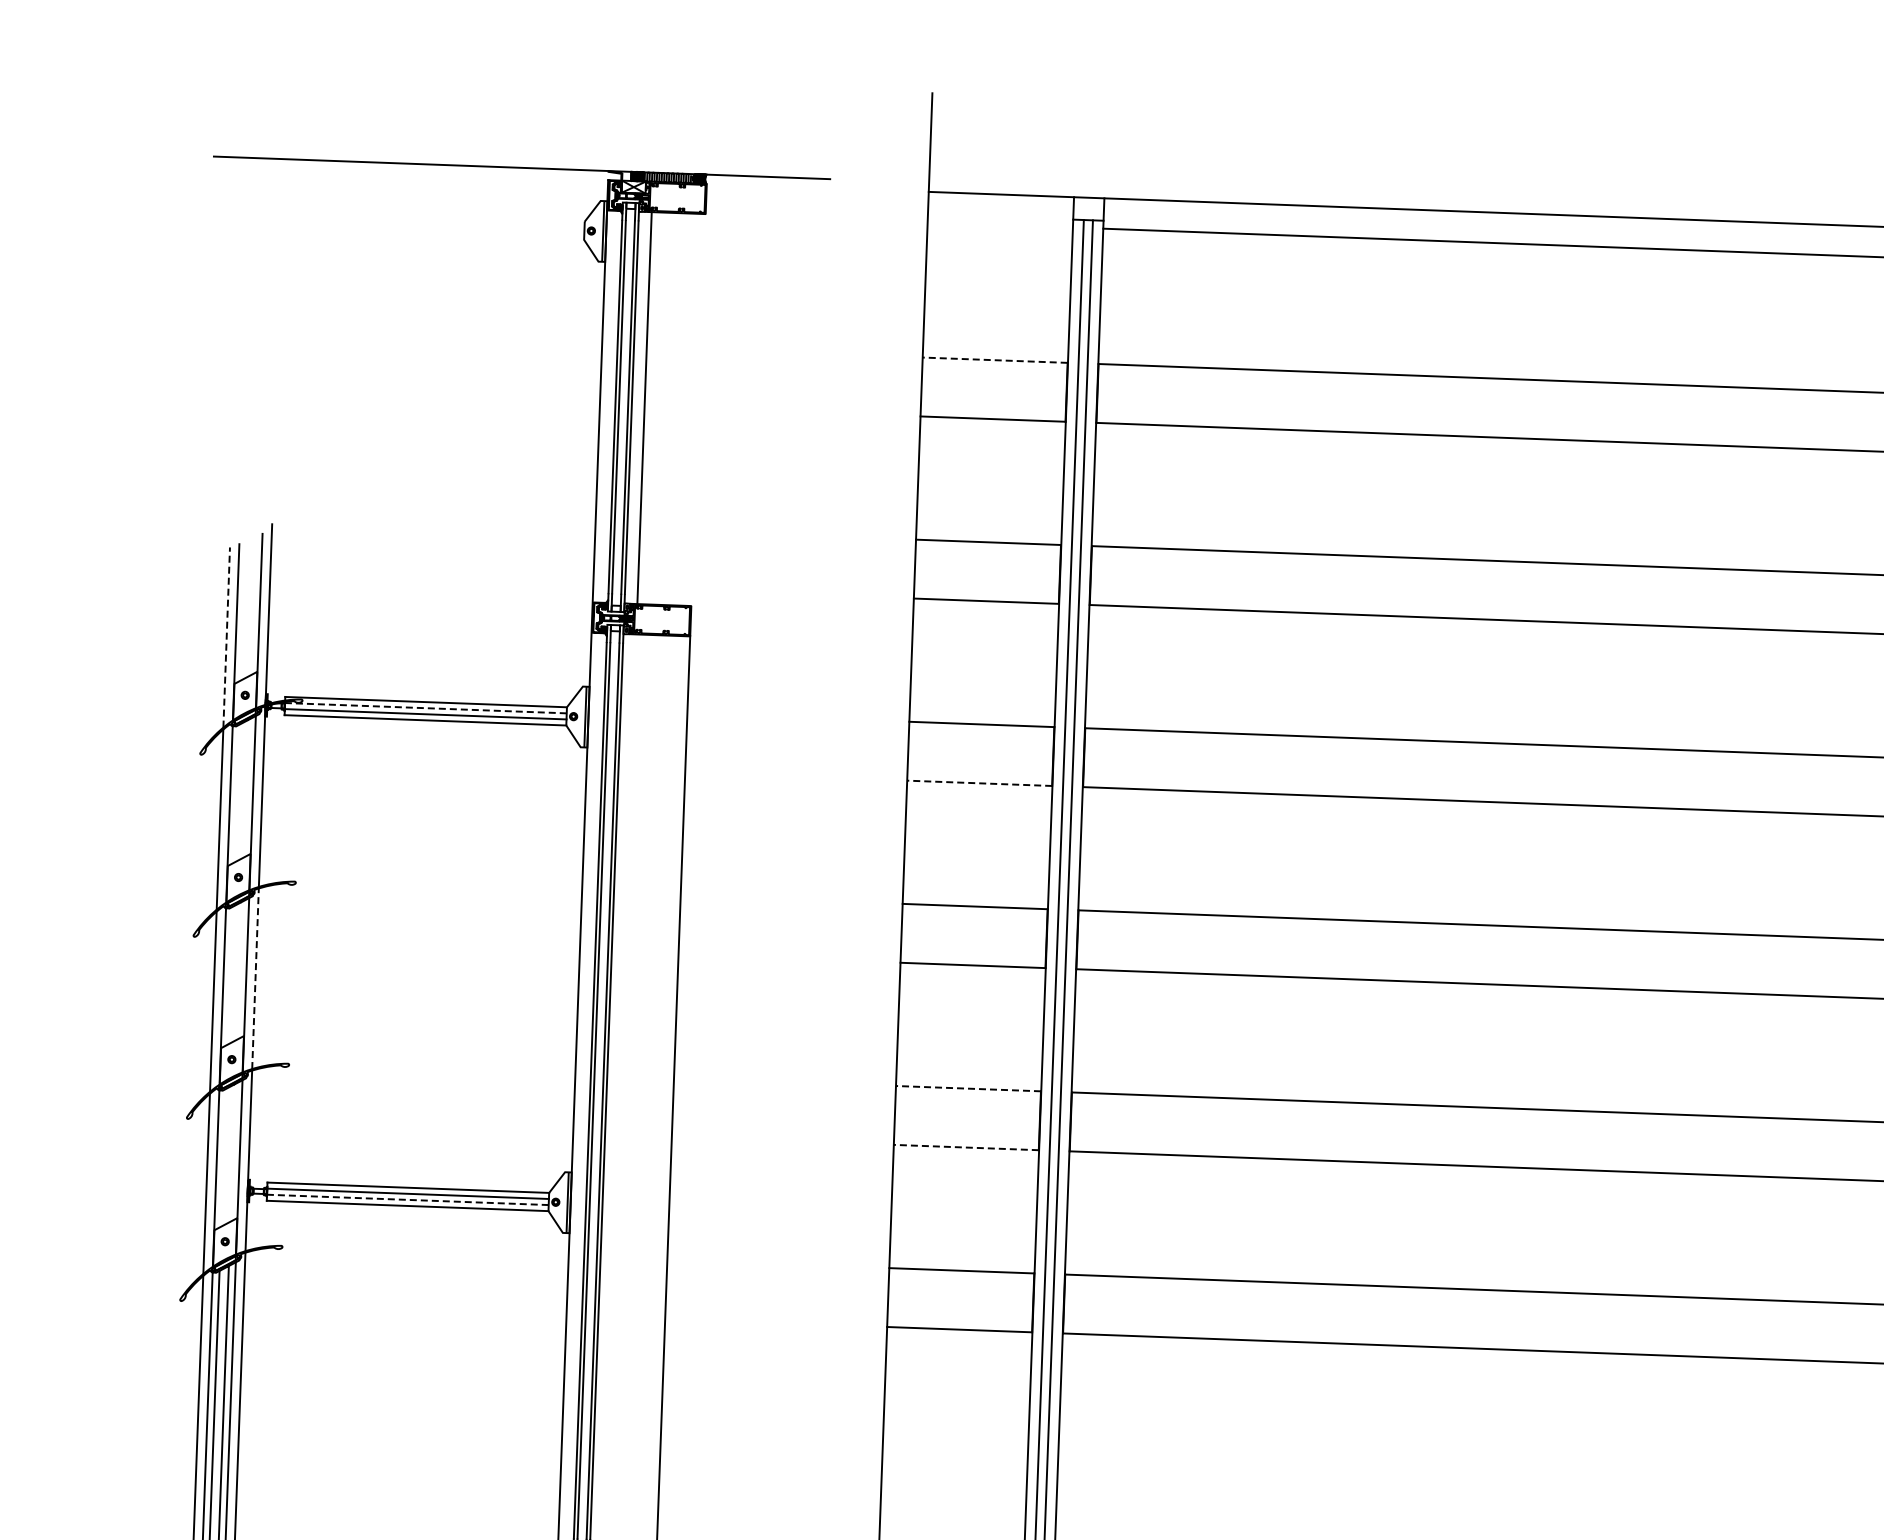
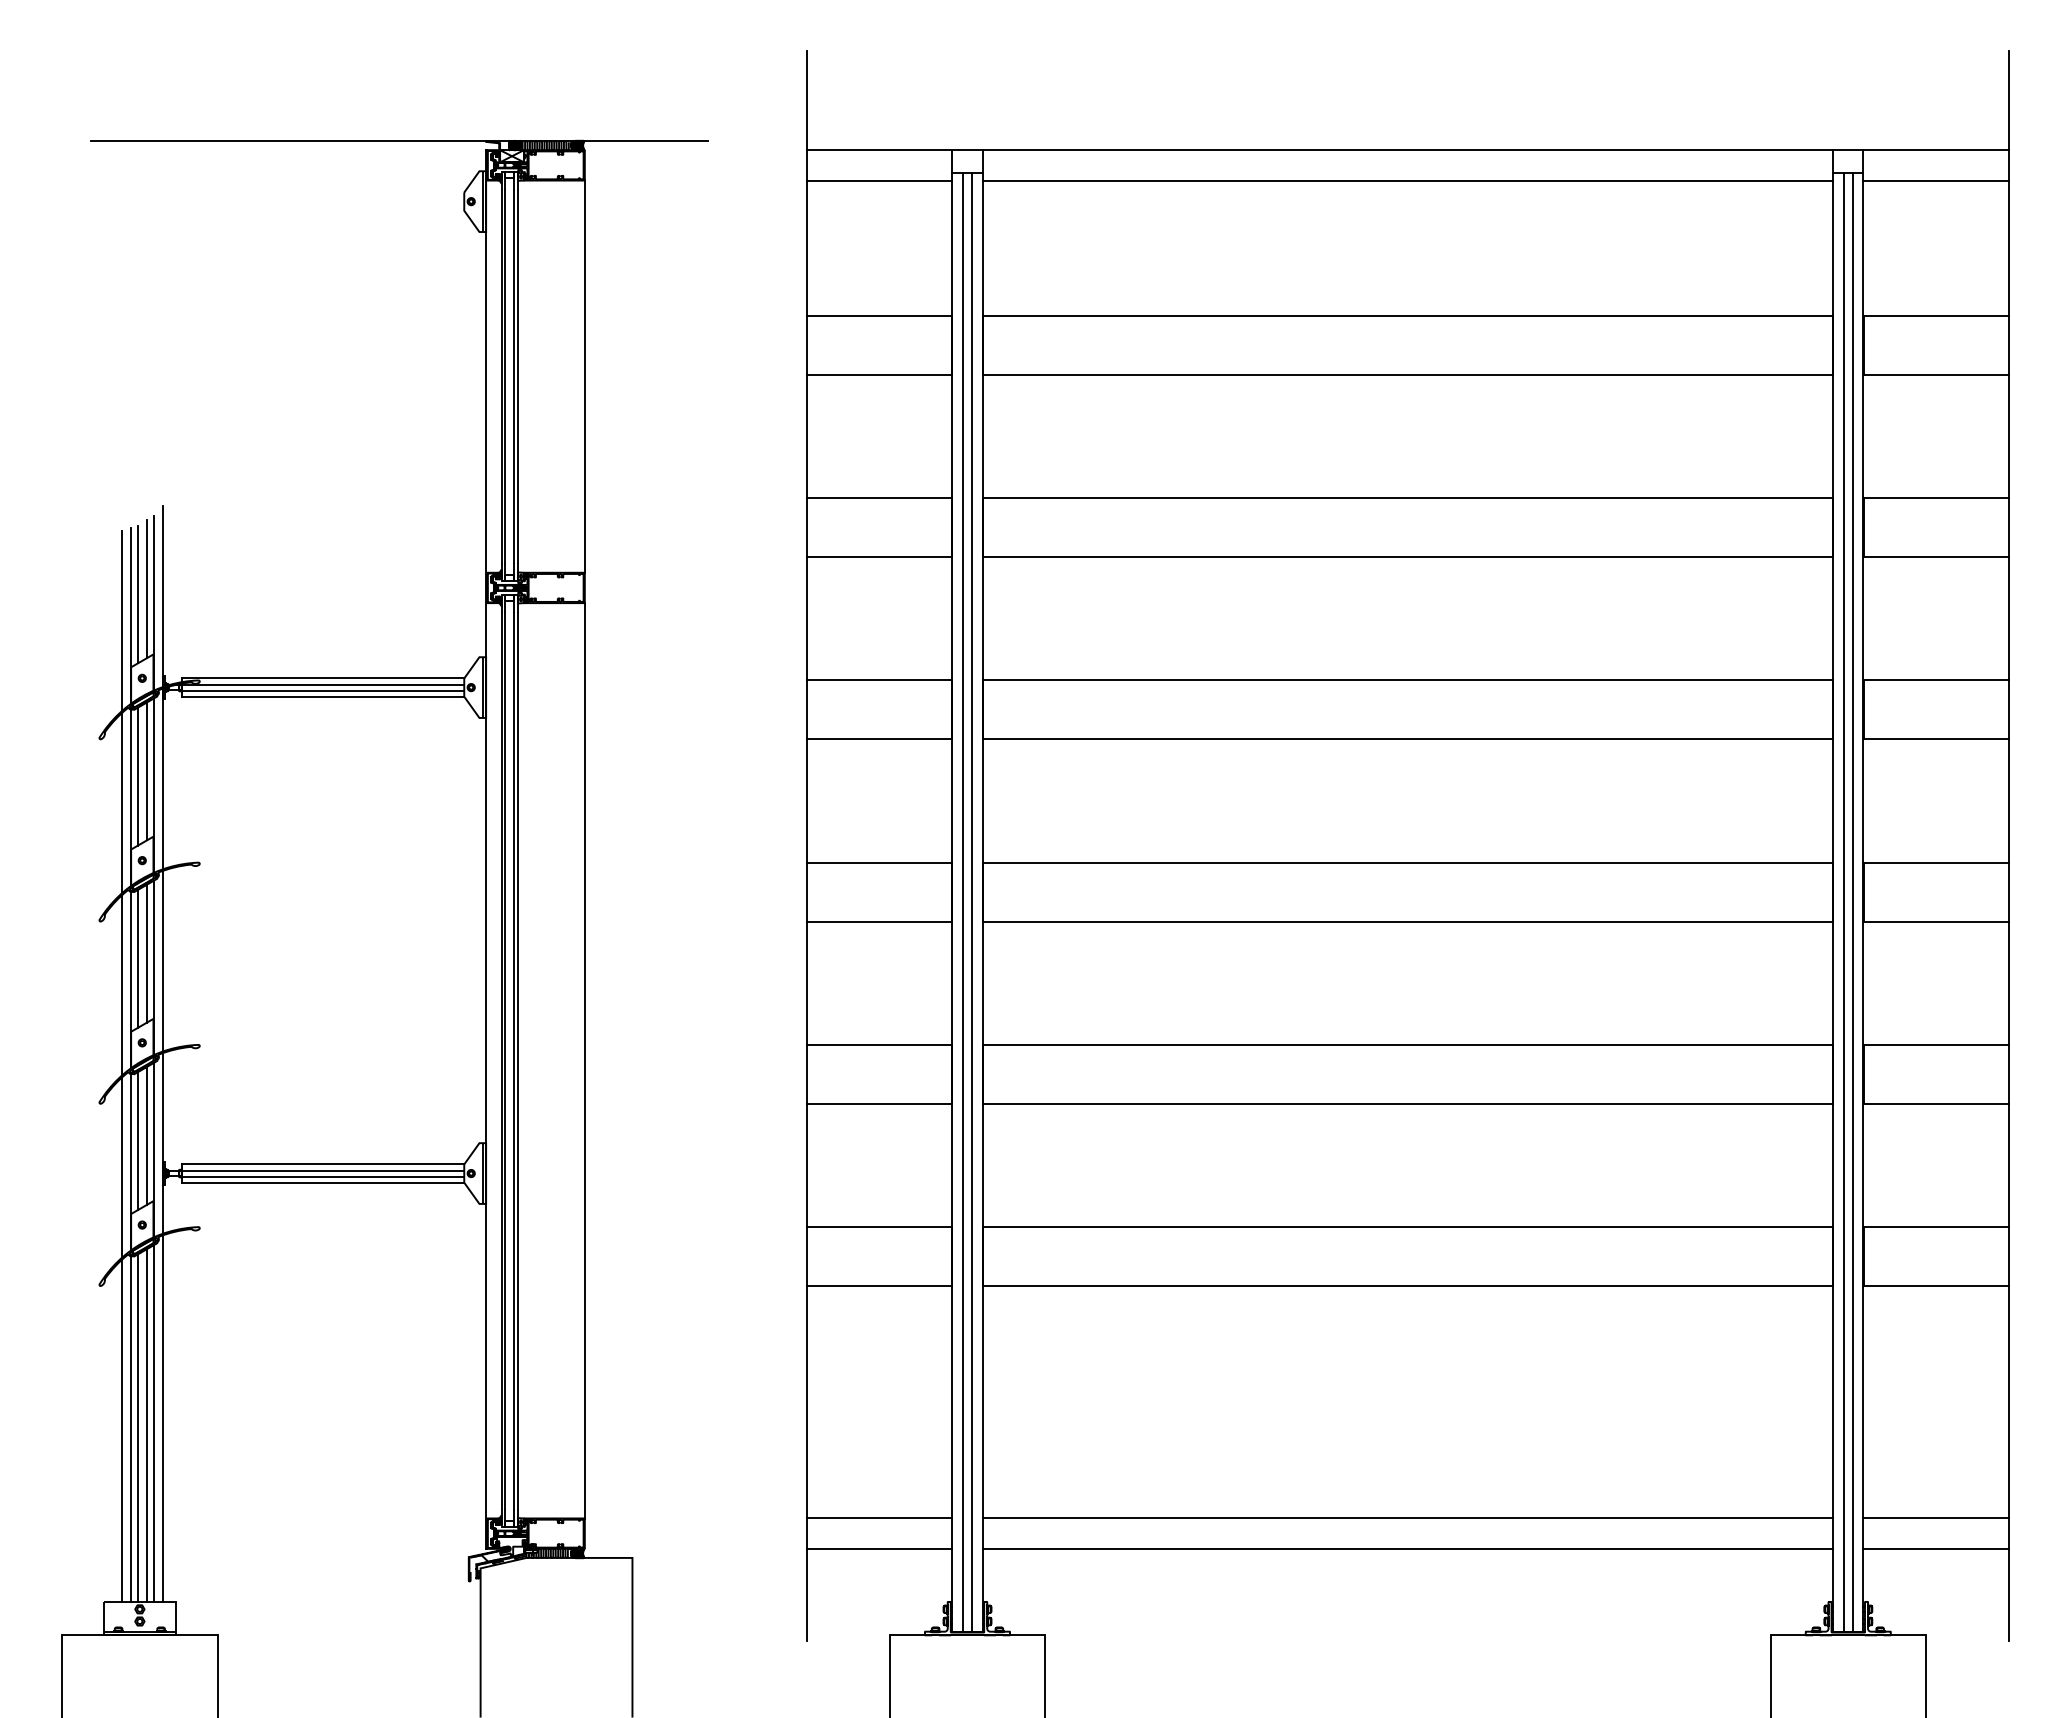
line: (1000, 224) -> (879, 180), added
line: (995, 359) -> (879, 315), dashed -> solid
line: (644, 407) -> (584, 376), moved
line: (252, 606) -> (146, 589), added
line: (243, 611) -> (137, 594), added
line: (226, 636) -> (121, 620), dashed -> solid
line: (426, 708) -> (323, 684), dashed -> solid
line: (979, 783) -> (879, 739), dashed -> solid
line: (246, 788) -> (146, 771), added
line: (236, 793) -> (137, 776), added
line: (239, 970) -> (146, 953), added
line: (230, 975) -> (137, 958), added
line: (255, 978) -> (162, 960), dashed -> solid
line: (968, 1088) -> (879, 1044), dashed -> solid
line: (966, 1147) -> (879, 1103), dashed -> solid
line: (232, 1152) -> (146, 1135), added
line: (223, 1158) -> (137, 1141), added
line: (408, 1199) -> (323, 1176), dashed -> solid

